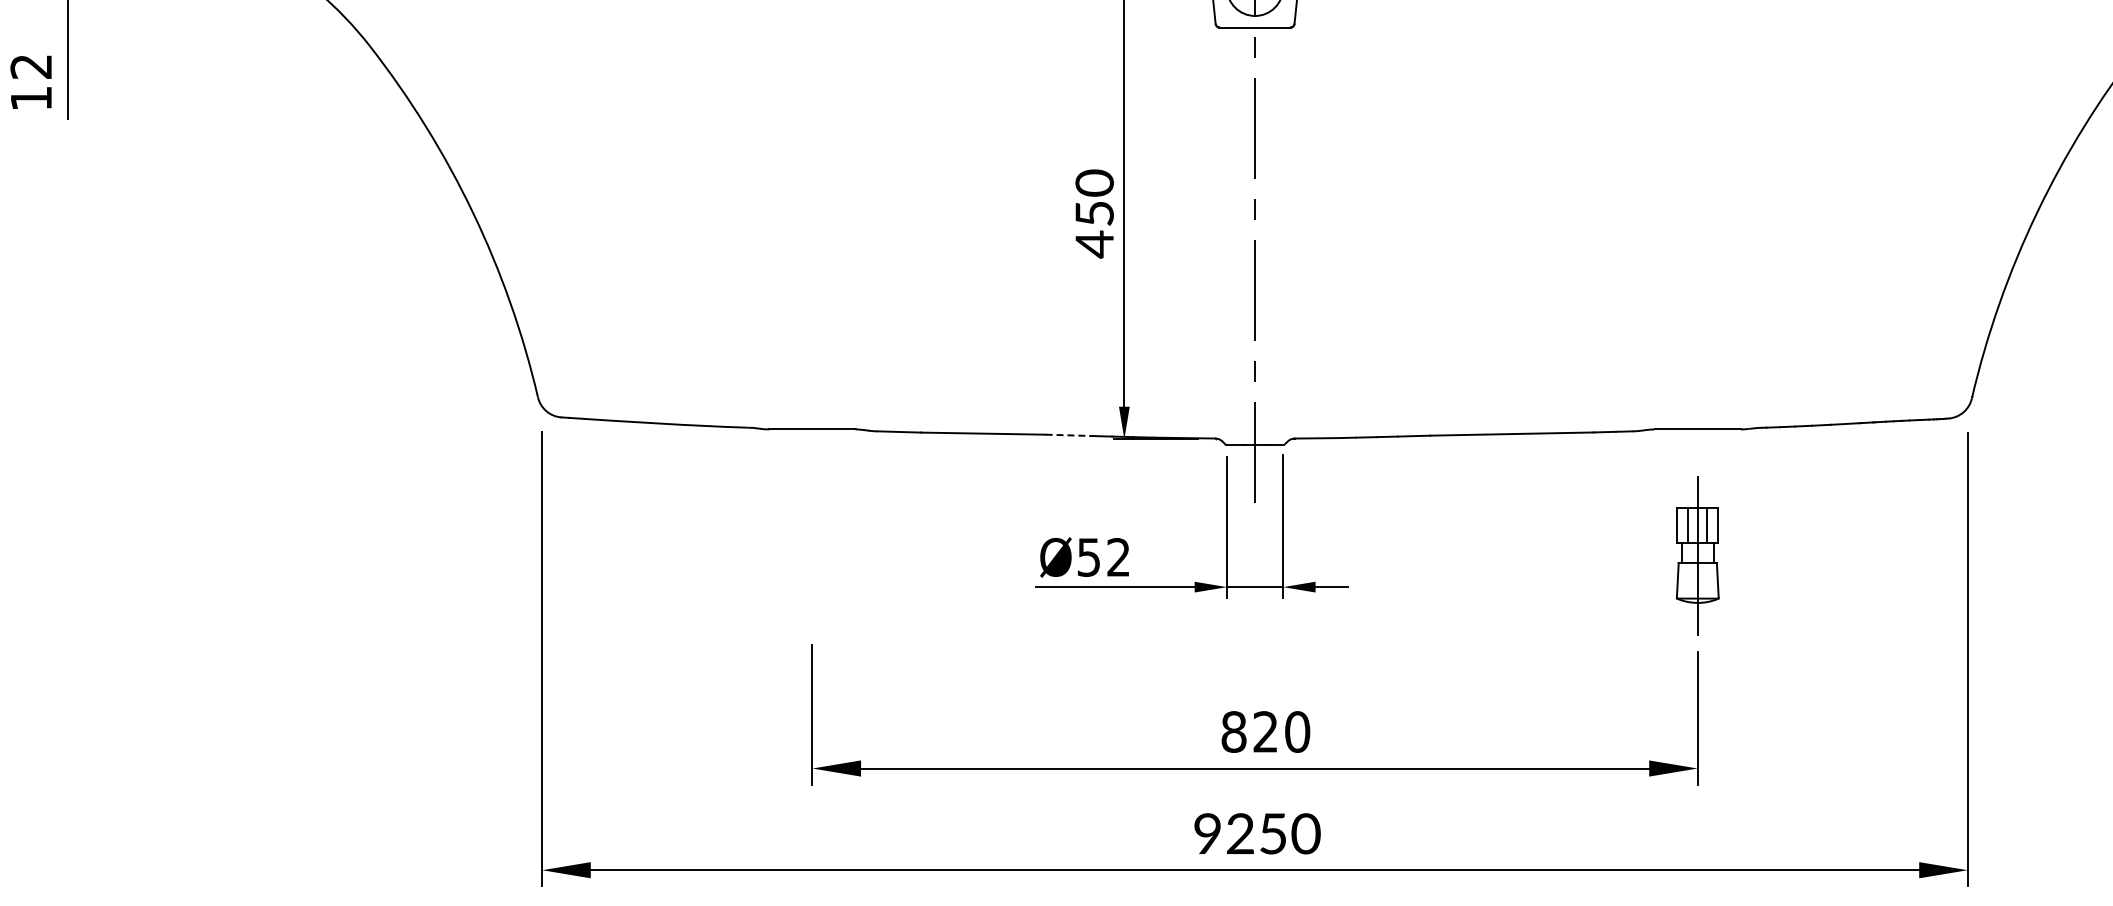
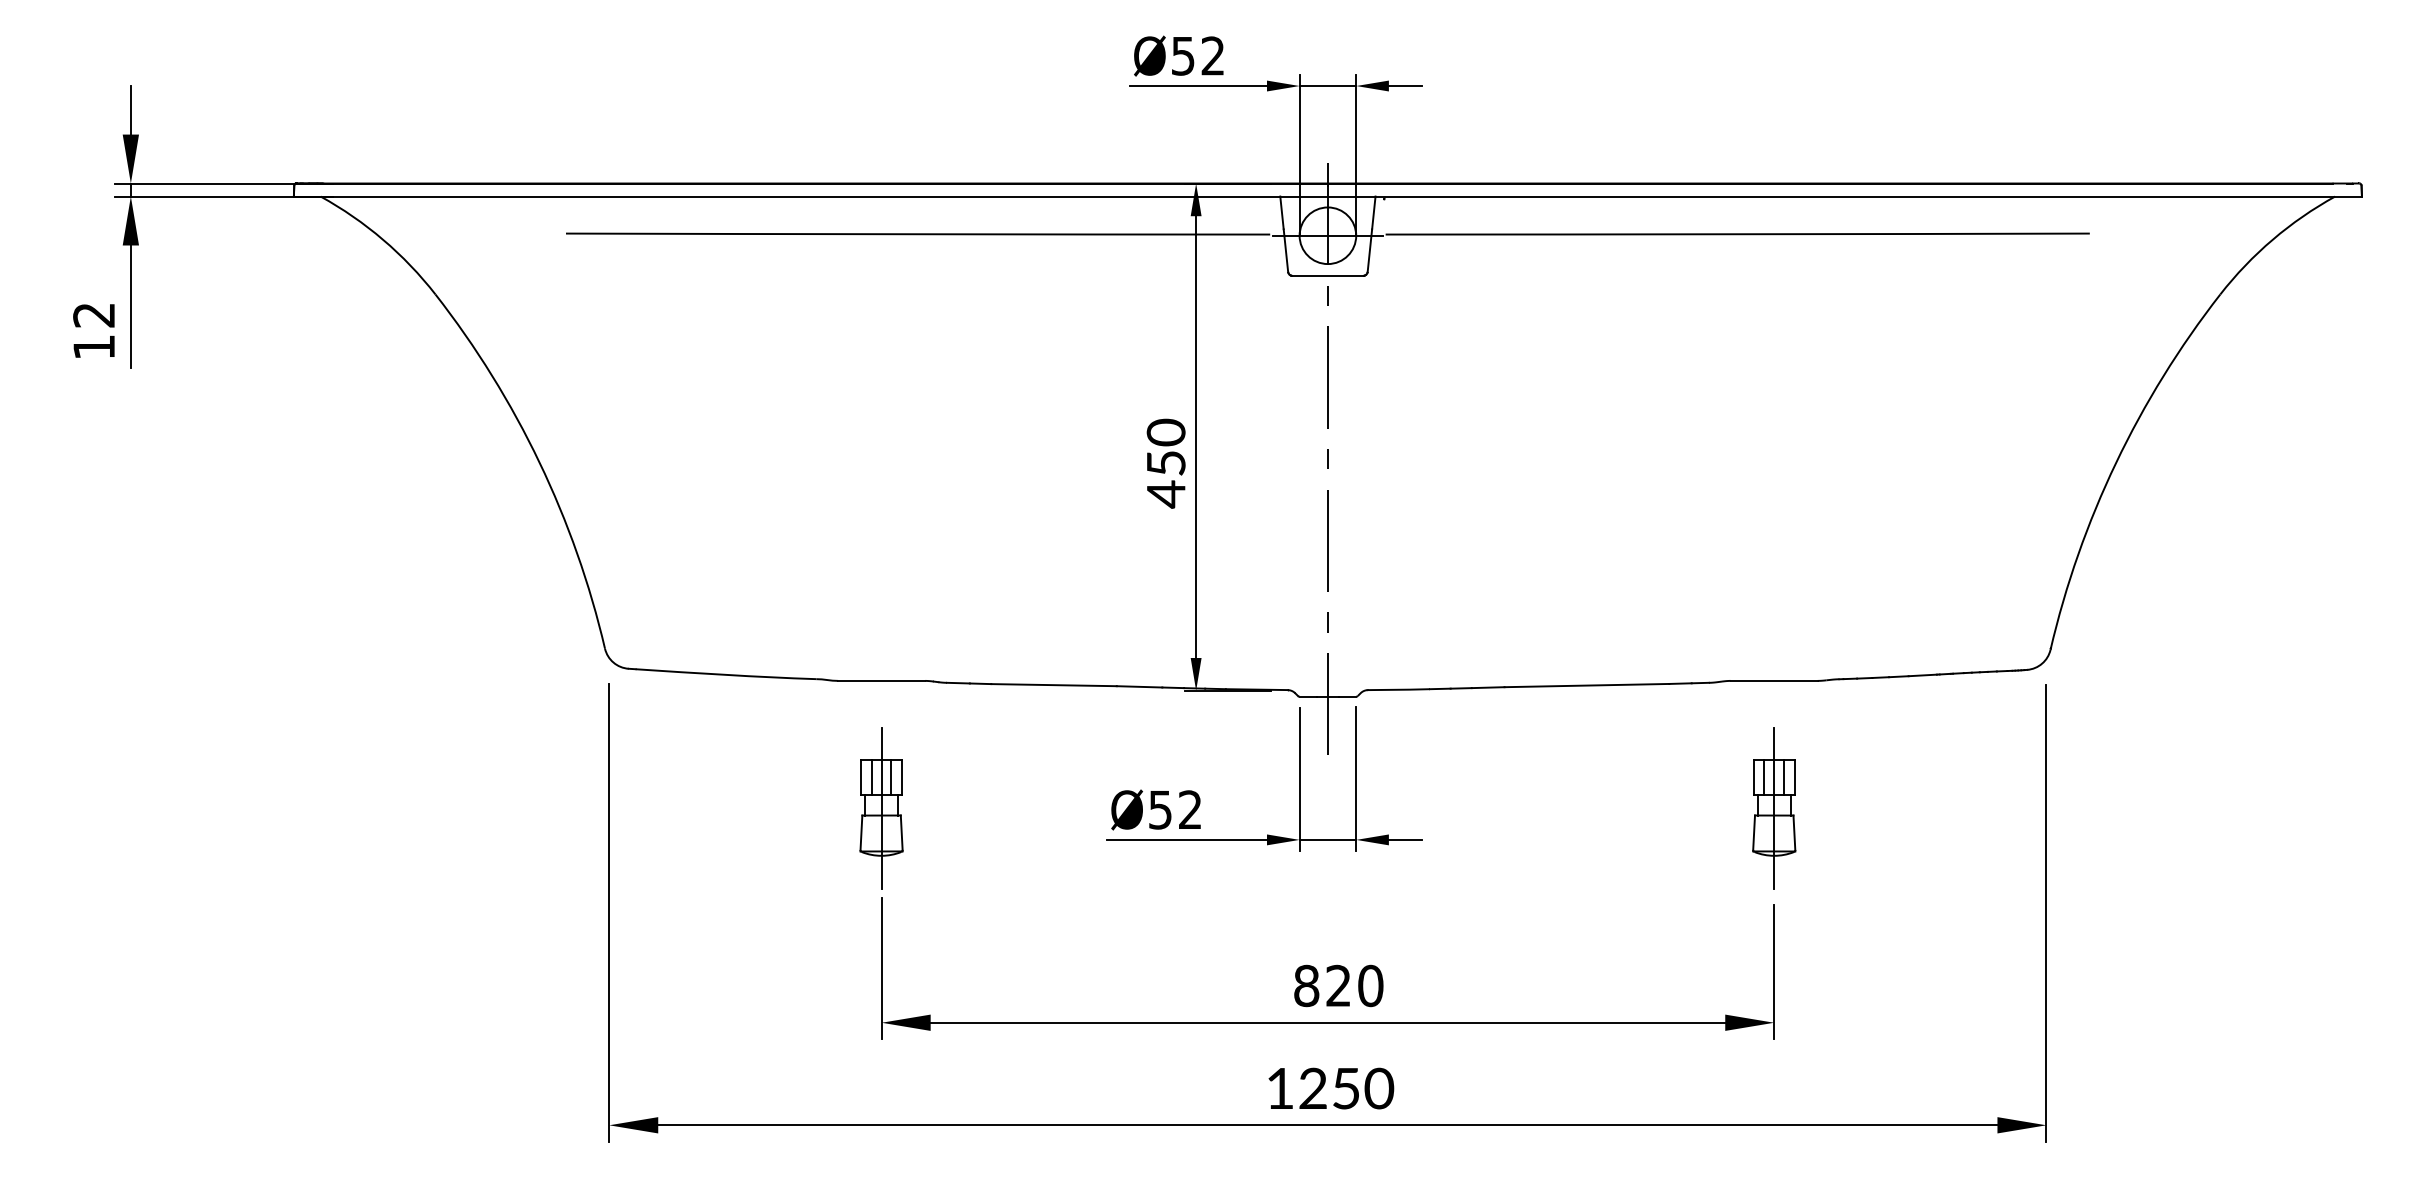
line: (1068, 434) -> (1139, 686), dashed -> solid
part: (812, 555) -> (881, 808), added
text: (1207, 832) -> (1279, 1087), 9250 -> 1250

